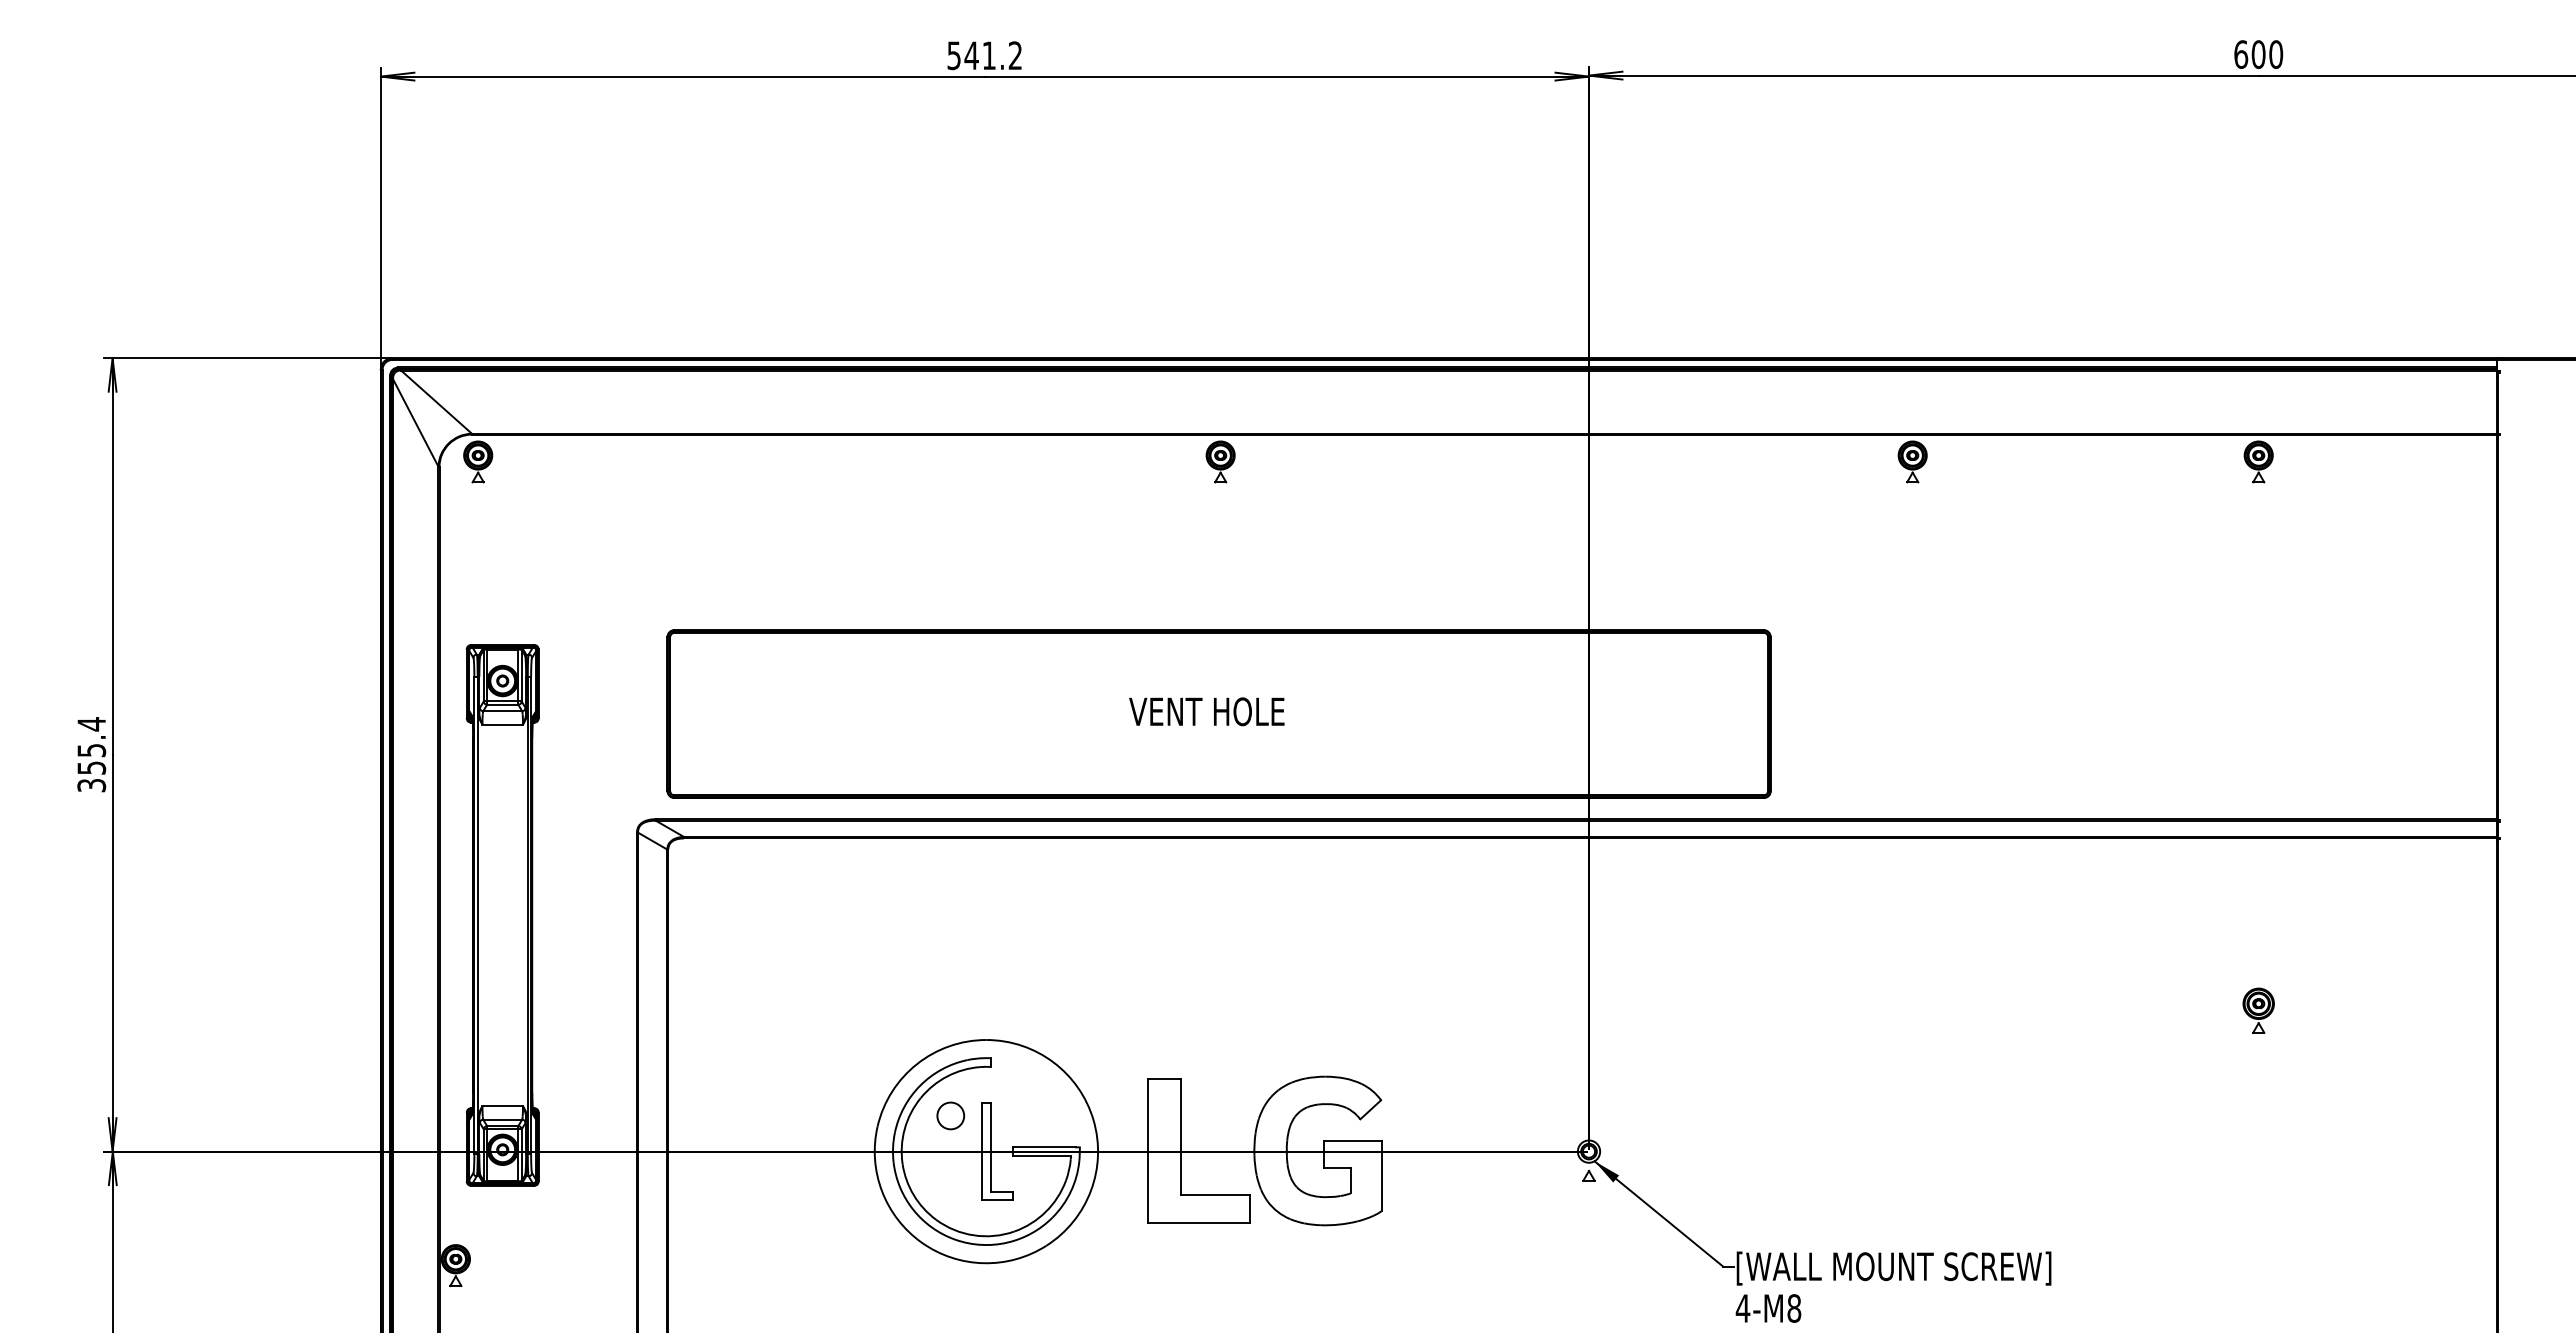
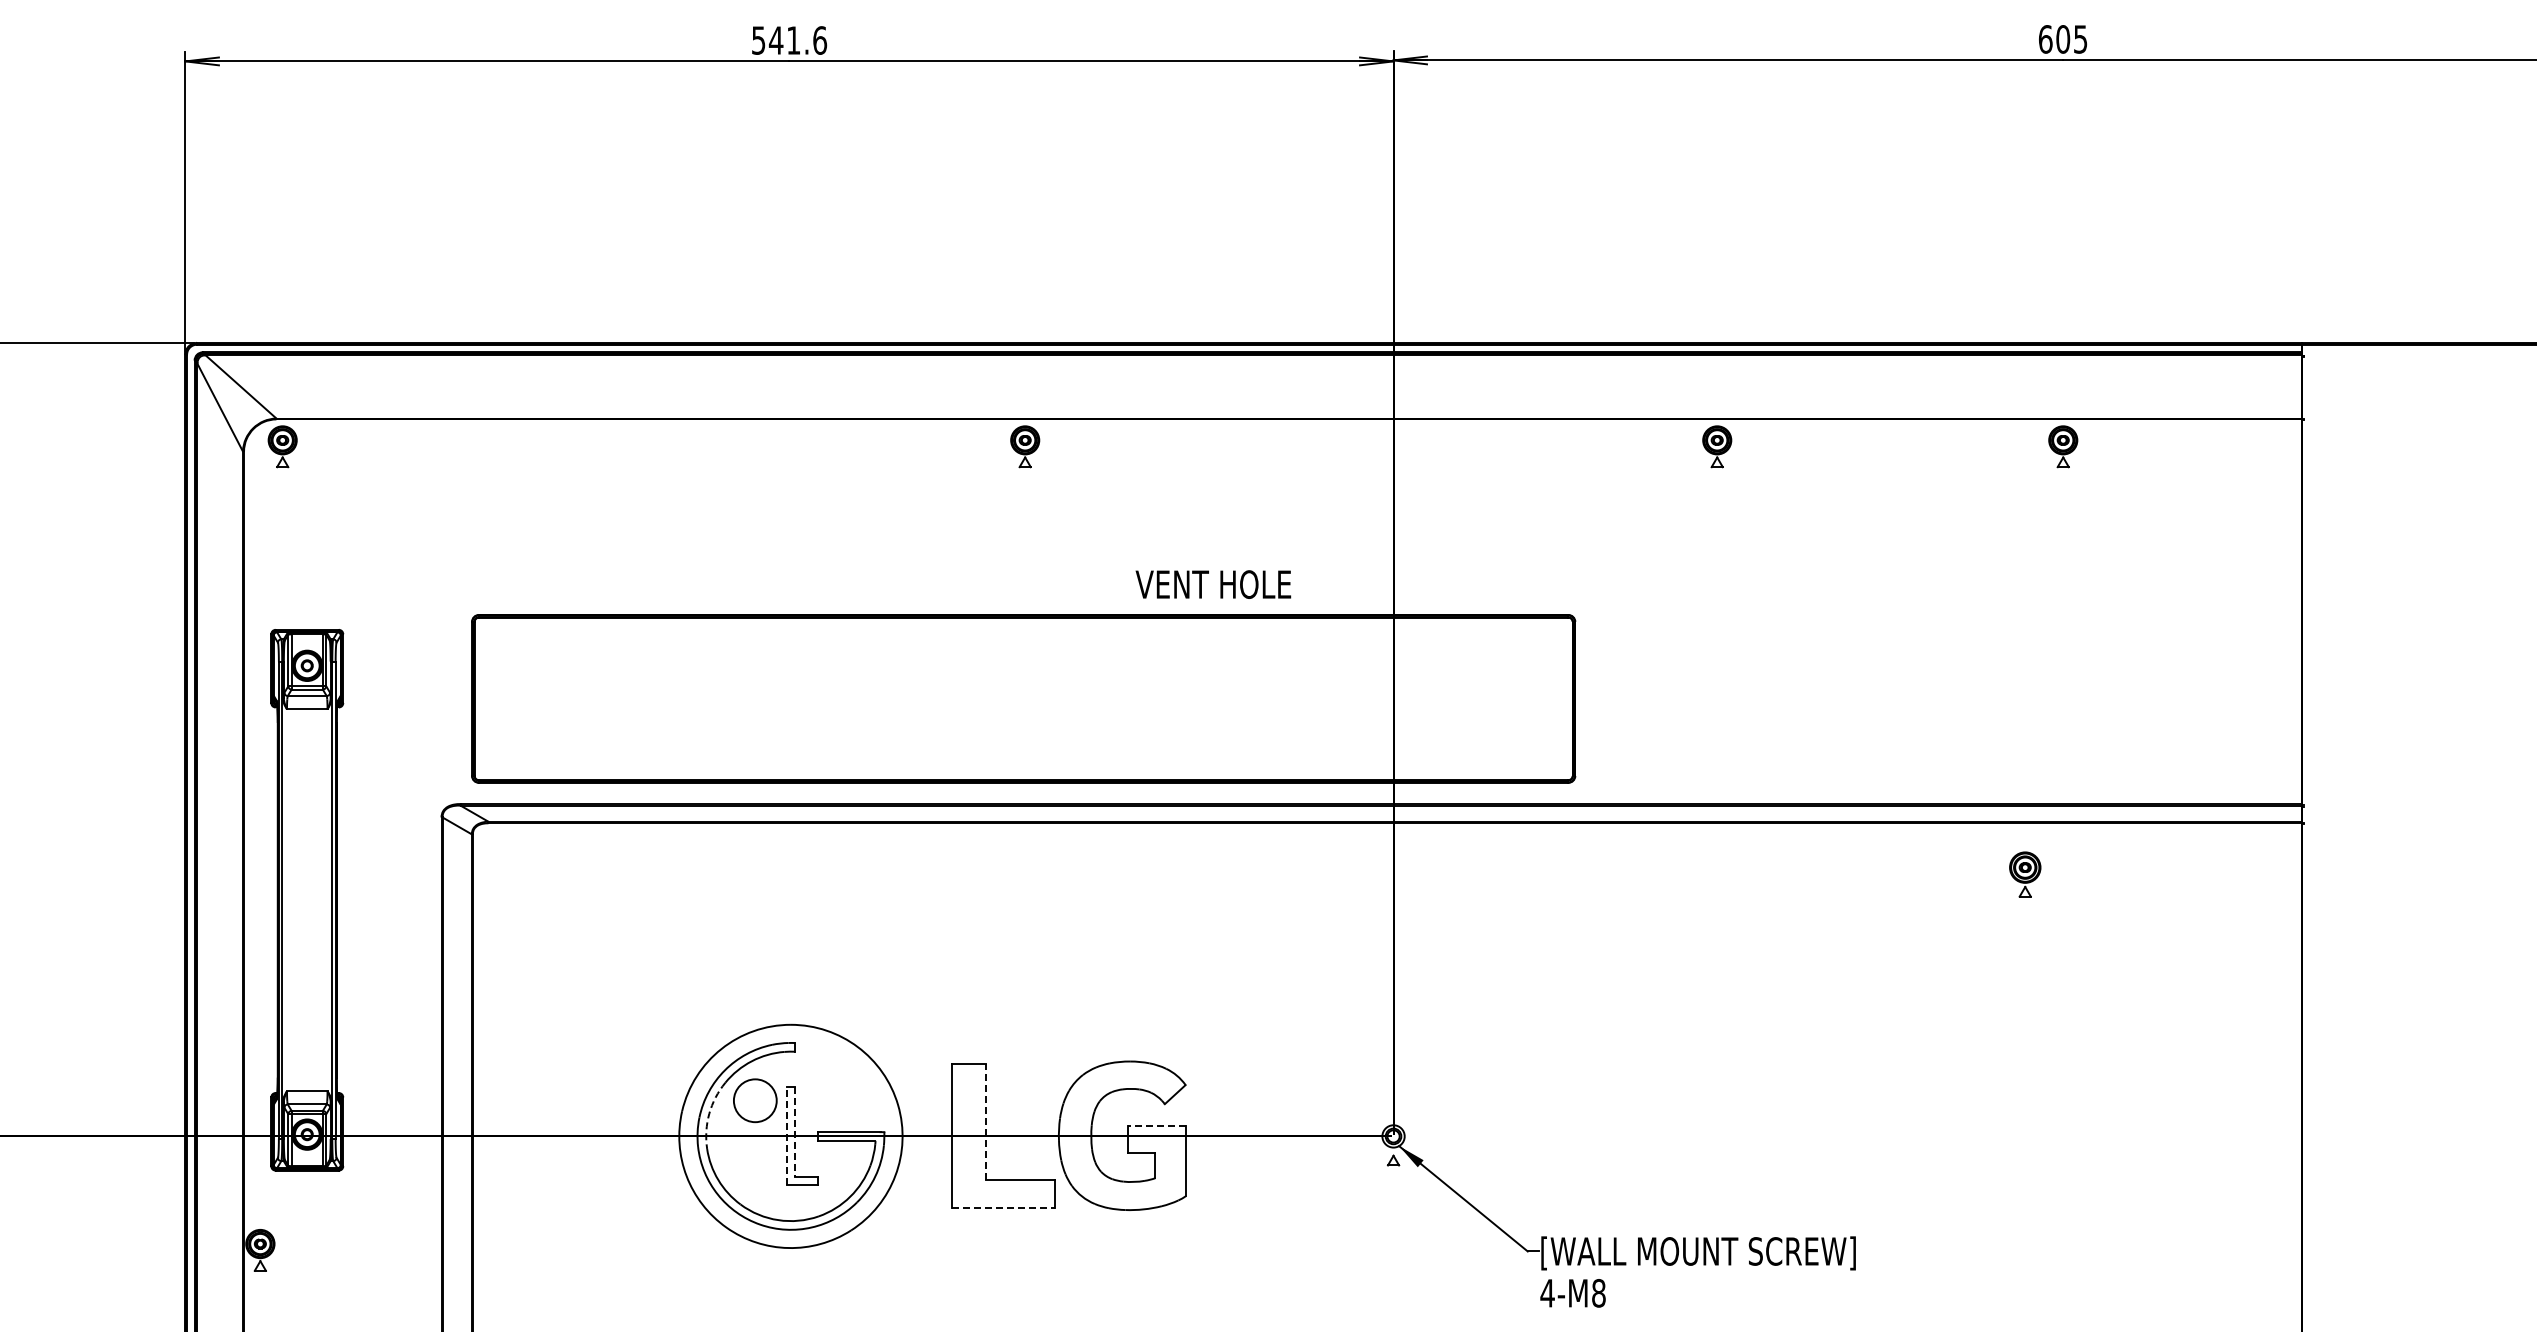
text: (2276, 54) -> (2081, 39), 600 -> 605
text: (1015, 55) -> (820, 40), 541.2 -> 541.6
text: (1206, 711) -> (1213, 584), moved
part: (2258, 1010) -> (2025, 874), moved
circle: (950, 1115) -> (755, 1100), size x1.6
arc: (904, 1129) -> (709, 1114), solid -> dashed
line: (1181, 1136) -> (986, 1121), solid -> dashed
line: (1352, 1141) -> (1157, 1126), solid -> dashed
line: (990, 1147) -> (795, 1132), solid -> dashed
line: (981, 1151) -> (786, 1136), solid -> dashed
line: (1199, 1223) -> (1004, 1208), solid -> dashed

